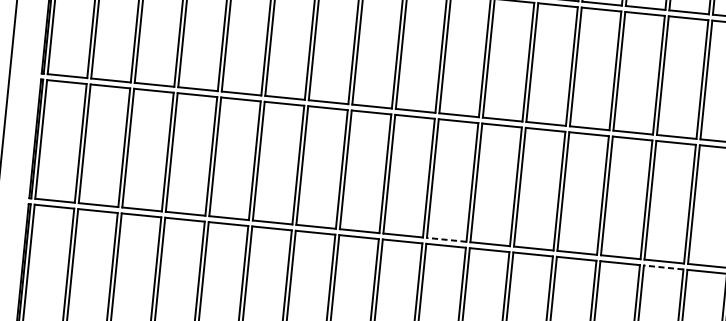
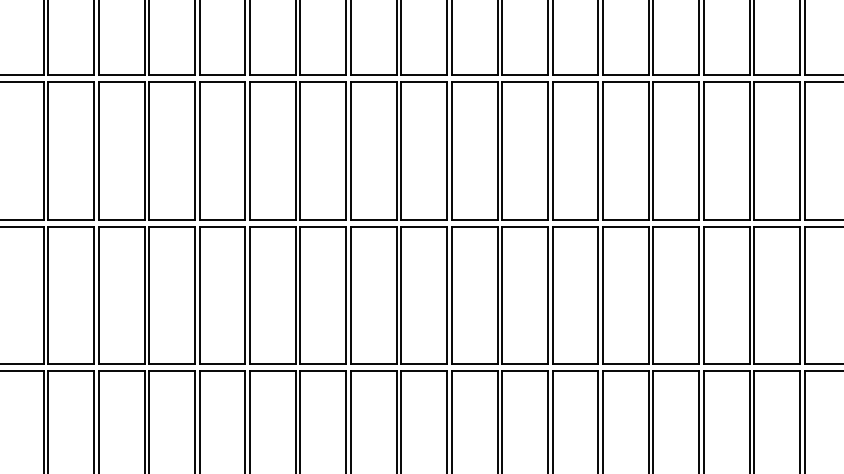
line: (446, 240) -> (474, 364), dashed -> solid
line: (663, 267) -> (726, 371), dashed -> solid

